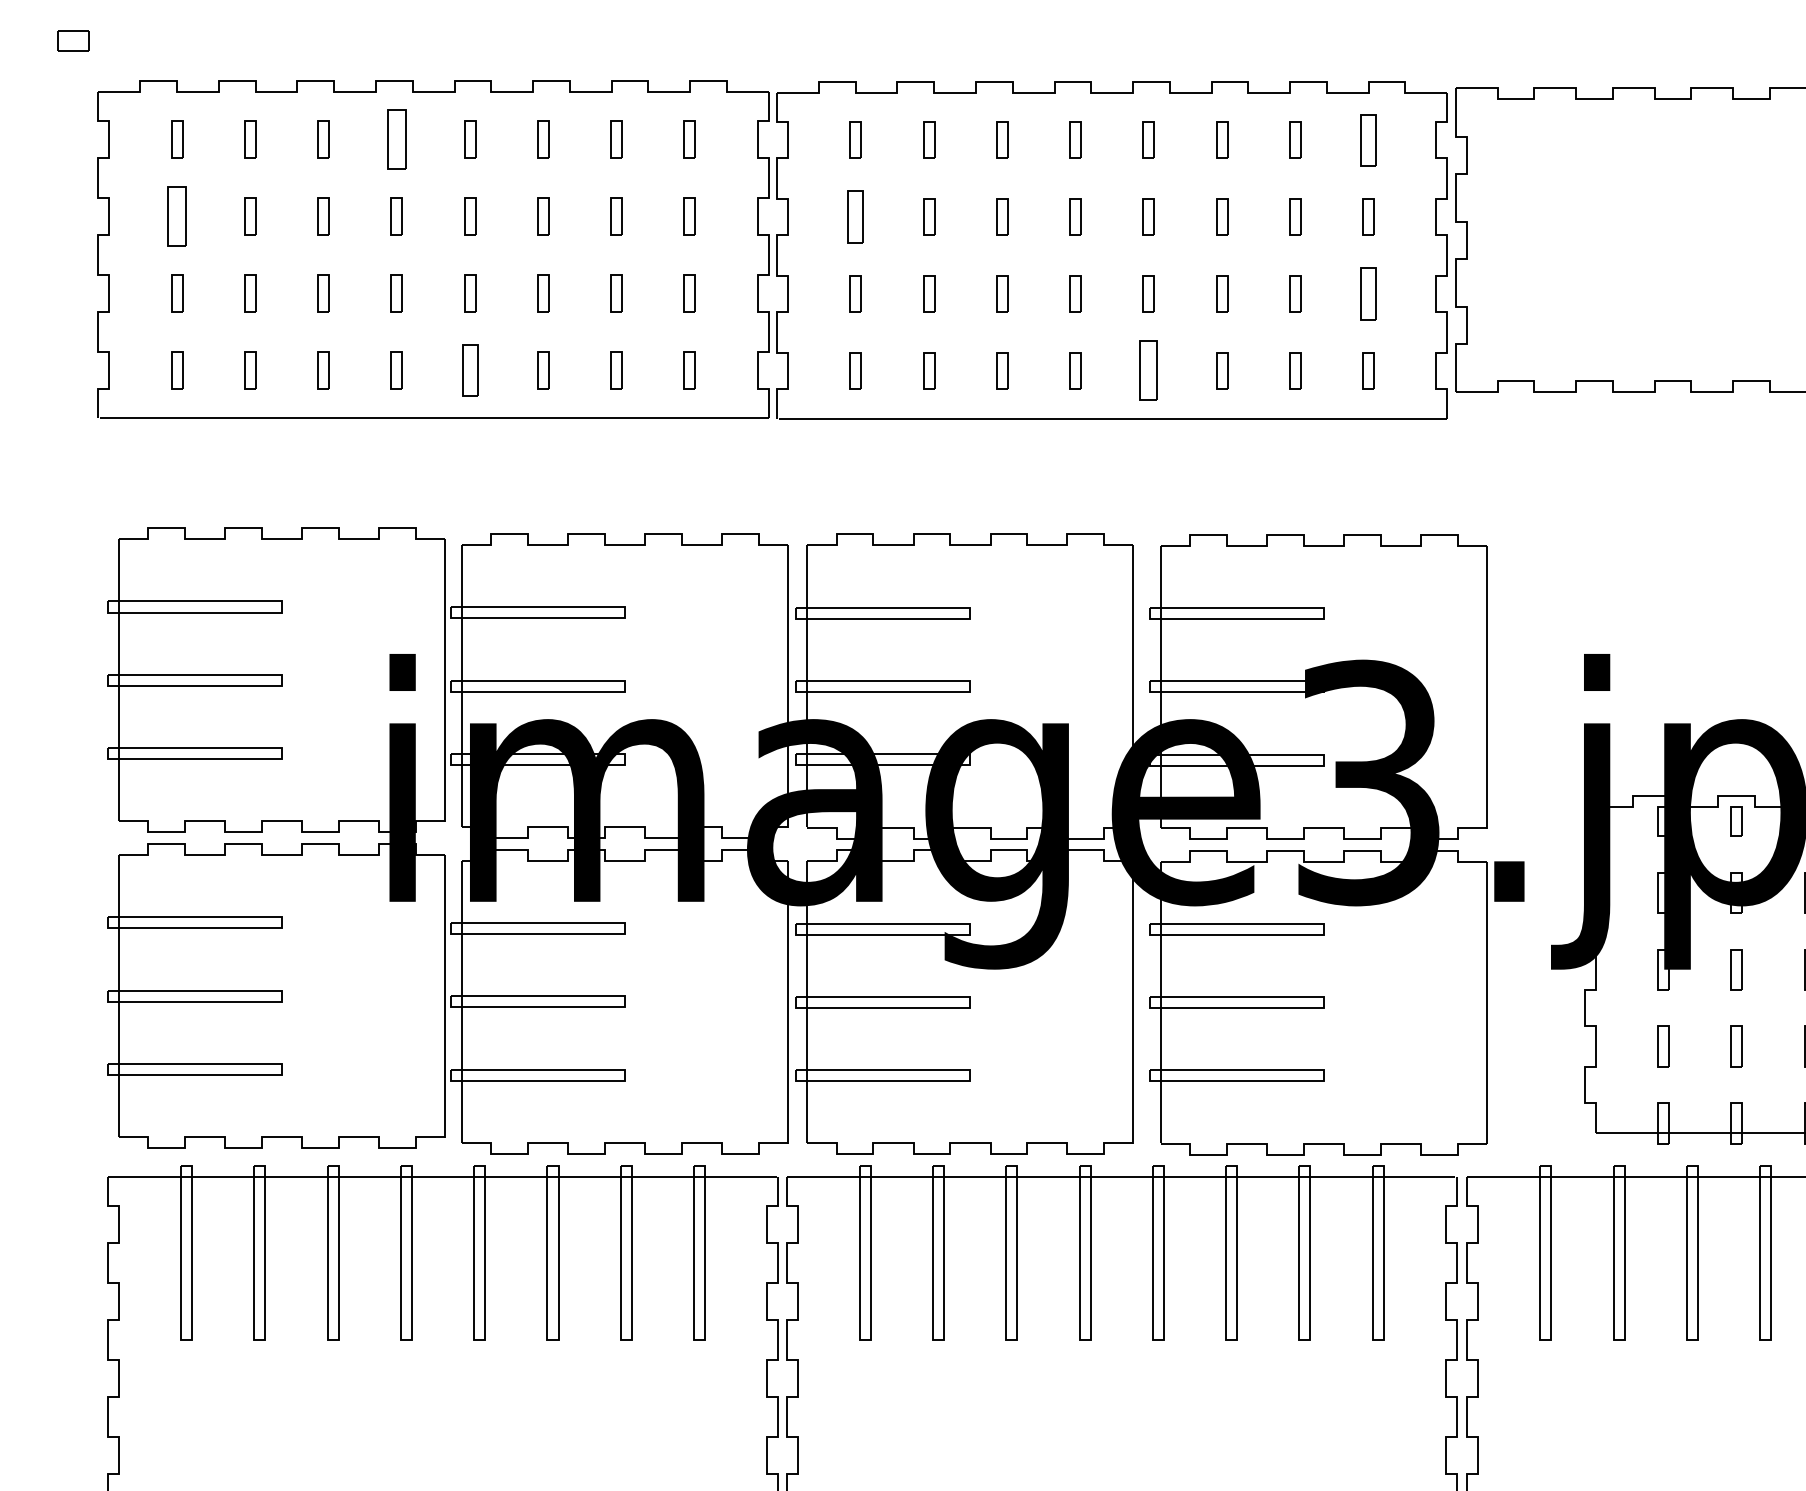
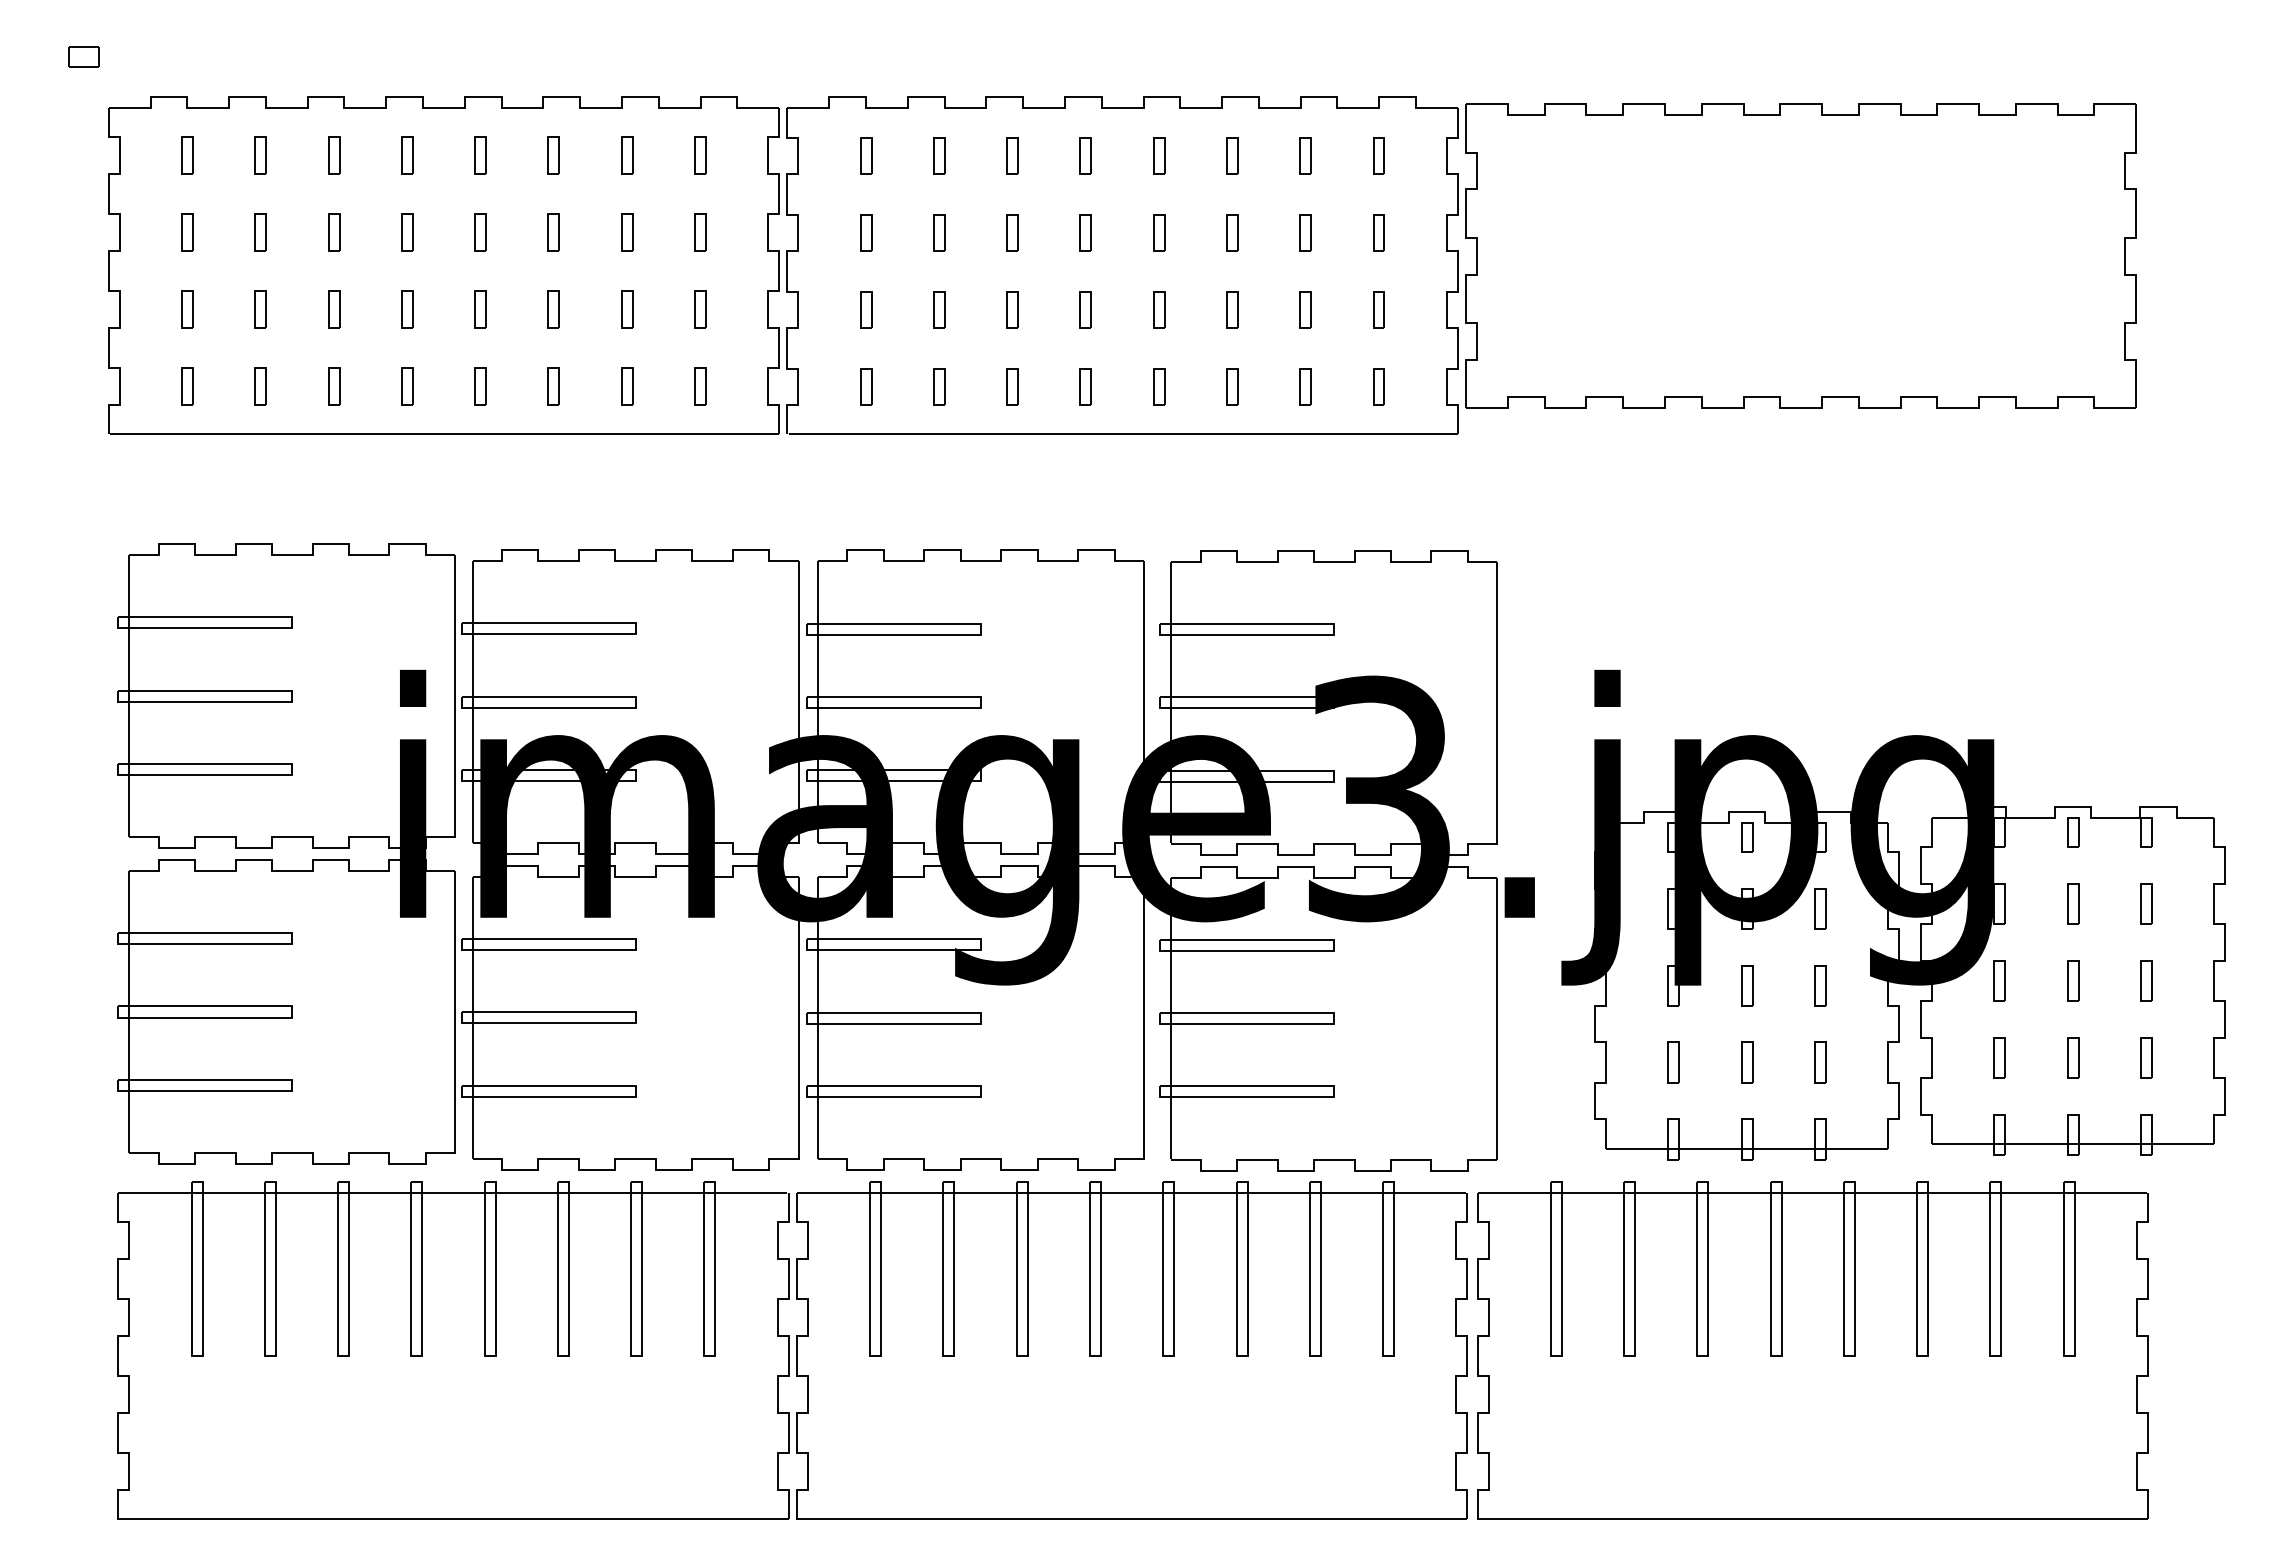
part: (397, 139) -> (407, 155), size x0.62
part: (1368, 139) -> (1378, 155), size x0.71
part: (177, 216) -> (187, 232), size x0.62
part: (856, 216) -> (866, 232), size x0.71
part: (1368, 293) -> (1378, 309), size x0.71
part: (470, 370) -> (480, 386), size x0.71
part: (1149, 370) -> (1159, 386), size x0.62

